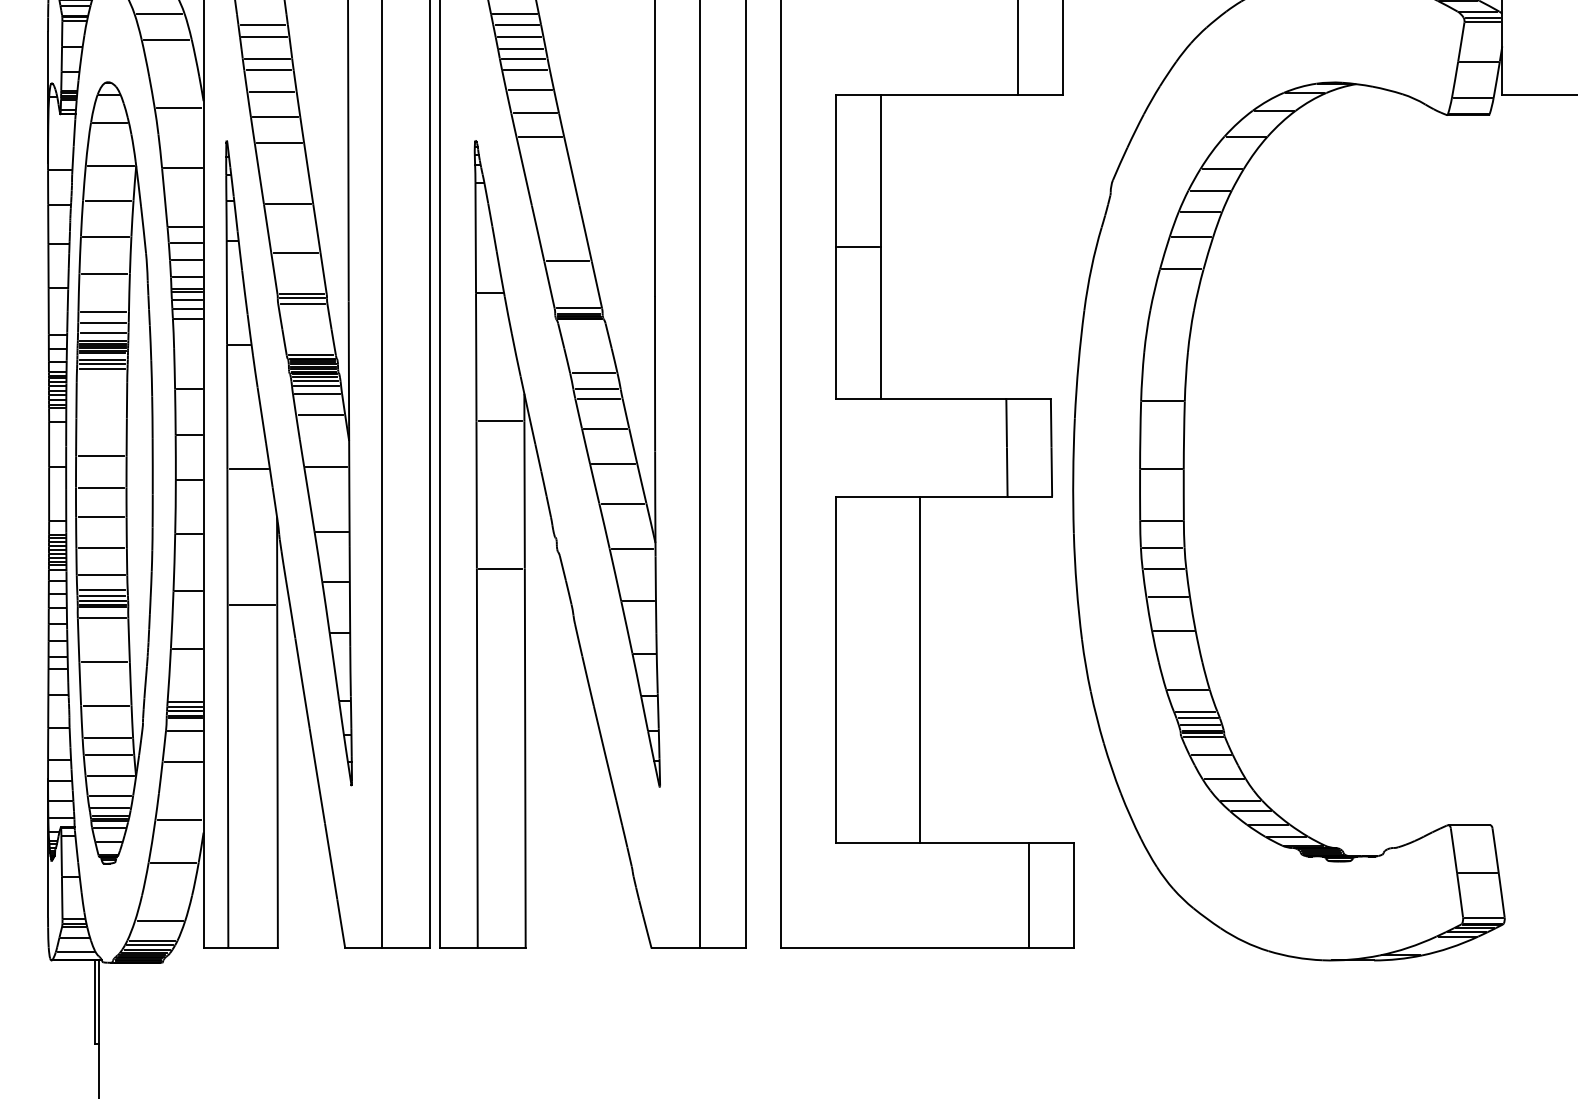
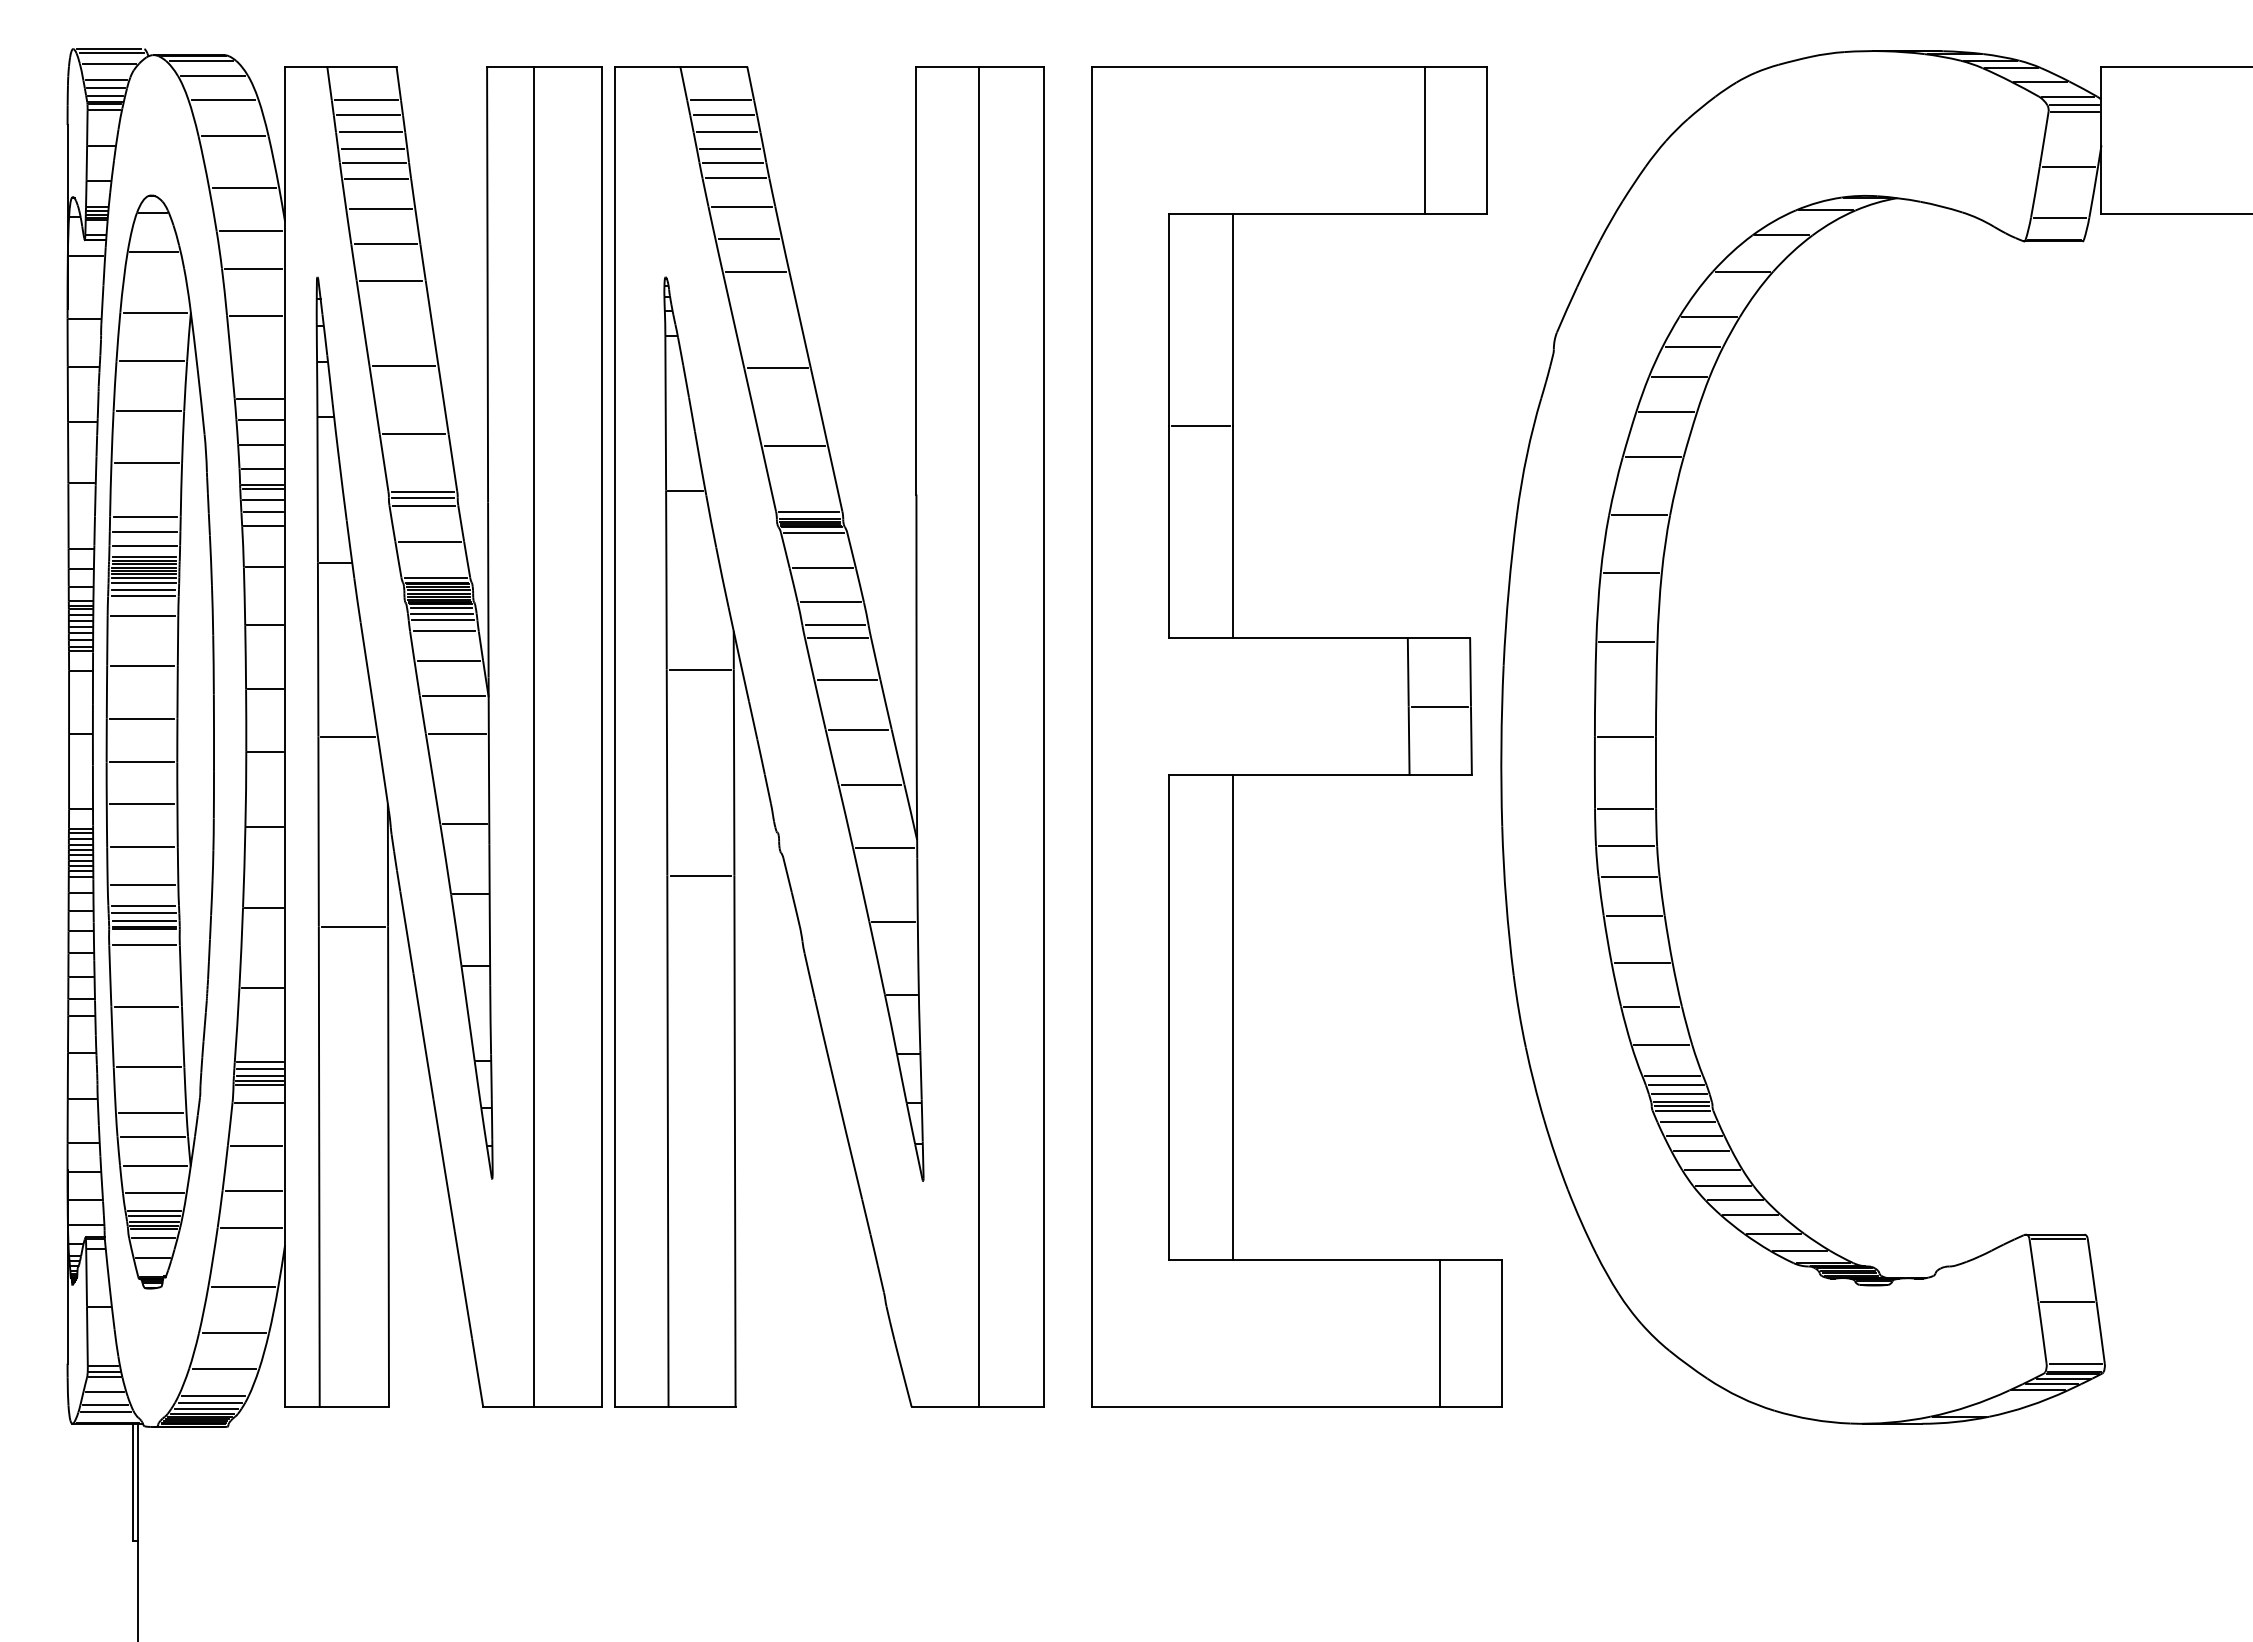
line: (75, 10) -> (105, 95), added
line: (261, 14) -> (366, 100), added
line: (266, 49) -> (372, 149), added
line: (173, 77) -> (243, 188), added
line: (61, 125) -> (86, 256), added
line: (180, 134) -> (253, 268), added
line: (555, 205) -> (777, 368), added
line: (1171, 311) -> (1639, 515), added
line: (582, 323) -> (814, 532), added
line: (306, 329) -> (429, 541), added
line: (188, 348) -> (264, 567), added
line: (587, 348) -> (822, 568), added
line: (1165, 351) -> (1630, 572), added
line: (102, 355) -> (143, 577), added
line: (101, 382) -> (142, 615), added
line: (101, 418) -> (142, 665), added
line: (324, 439) -> (454, 695), added
line: (1028, 447) -> (1439, 706), added
line: (1180, 662) -> (1651, 1006), added
line: (919, 669) -> (1232, 1017), moved
line: (1206, 745) -> (1687, 1122), added
line: (1216, 765) -> (1701, 1151), added
line: (1232, 790) -> (1723, 1186), added
line: (180, 793) -> (253, 1190), added
line: (110, 812) -> (154, 1216), added
line: (1471, 827) -> (2058, 1238), added
line: (166, 895) -> (233, 1333), added
line: (75, 947) -> (105, 1405), added

